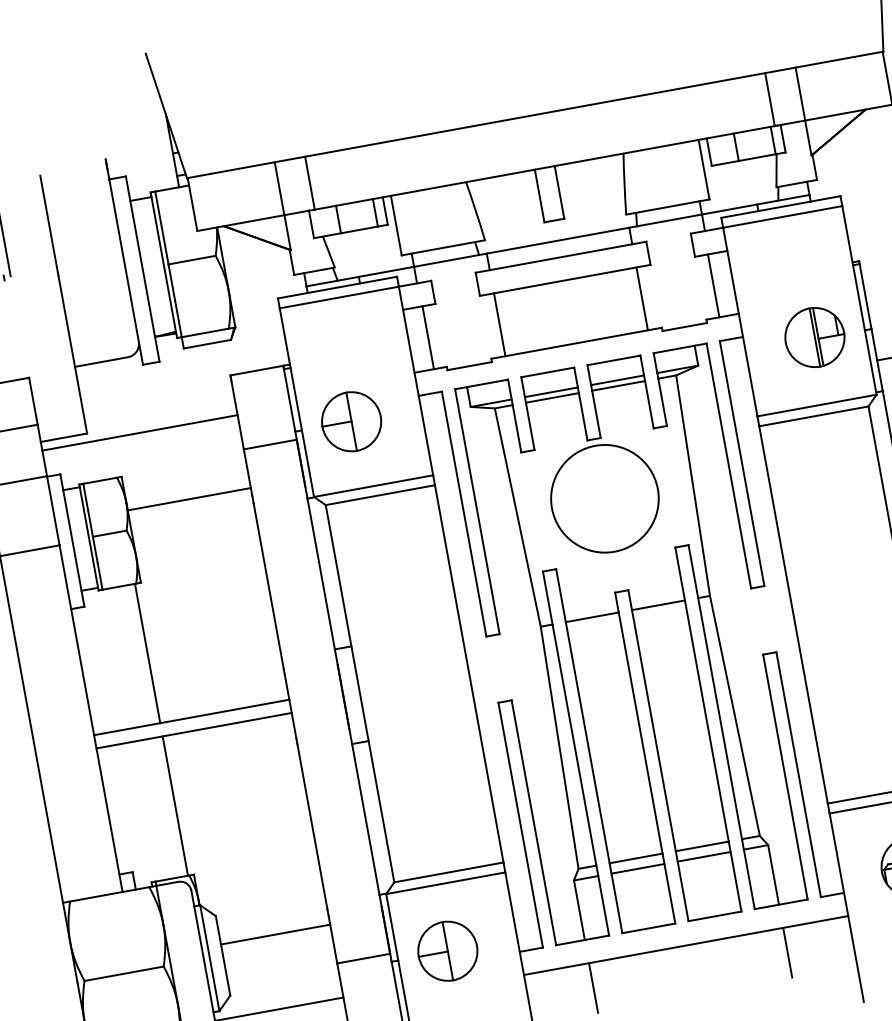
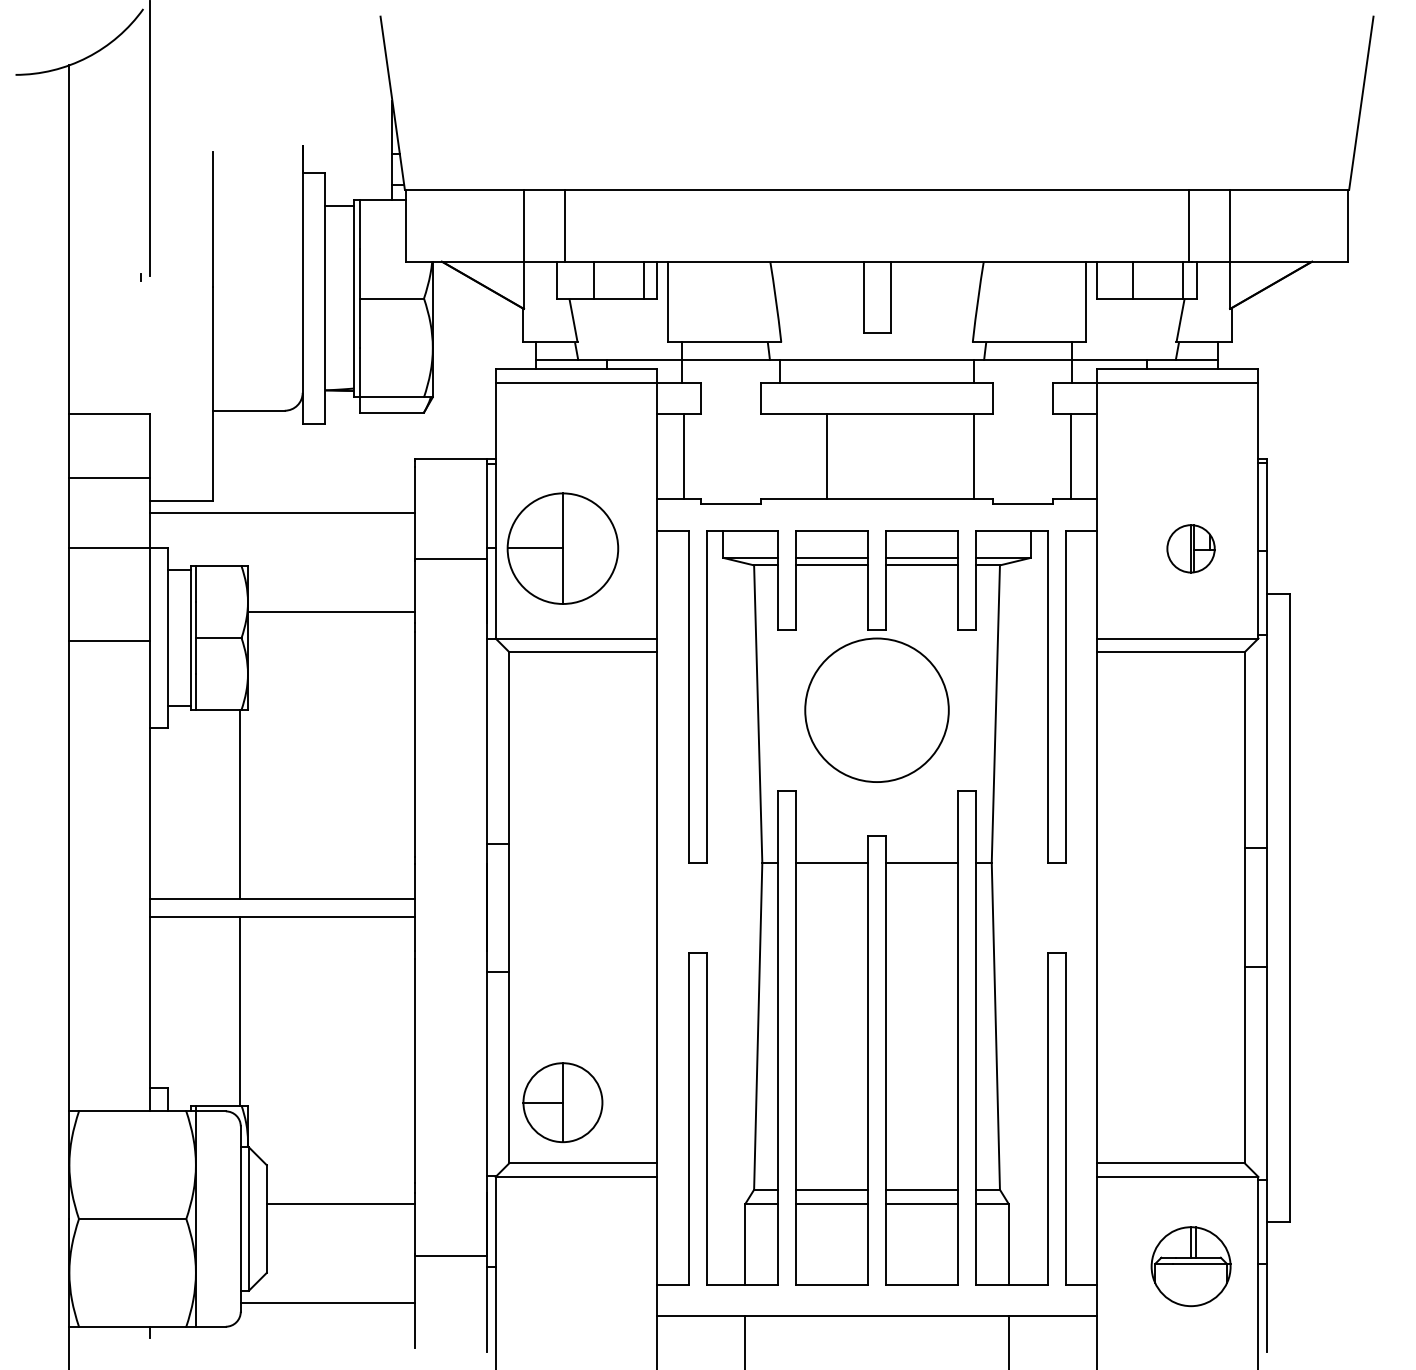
line: (499, 324) -> (827, 456), moved
part: (814, 337) -> (1190, 548), size x0.6
part: (351, 421) -> (562, 548), size x1.4
part: (447, 951) -> (562, 1102), moved

